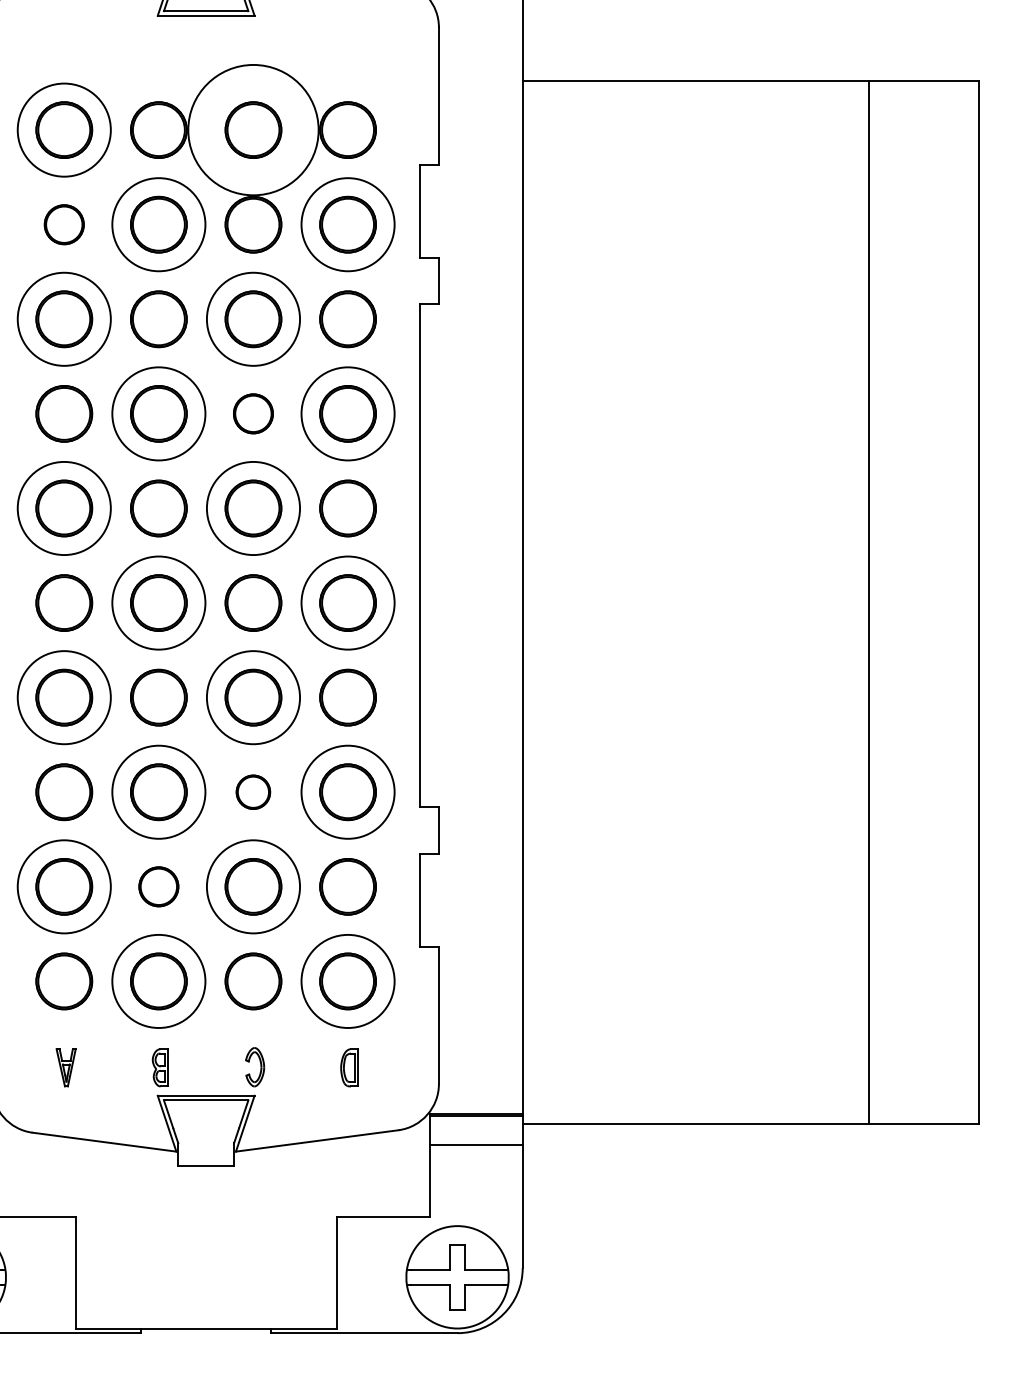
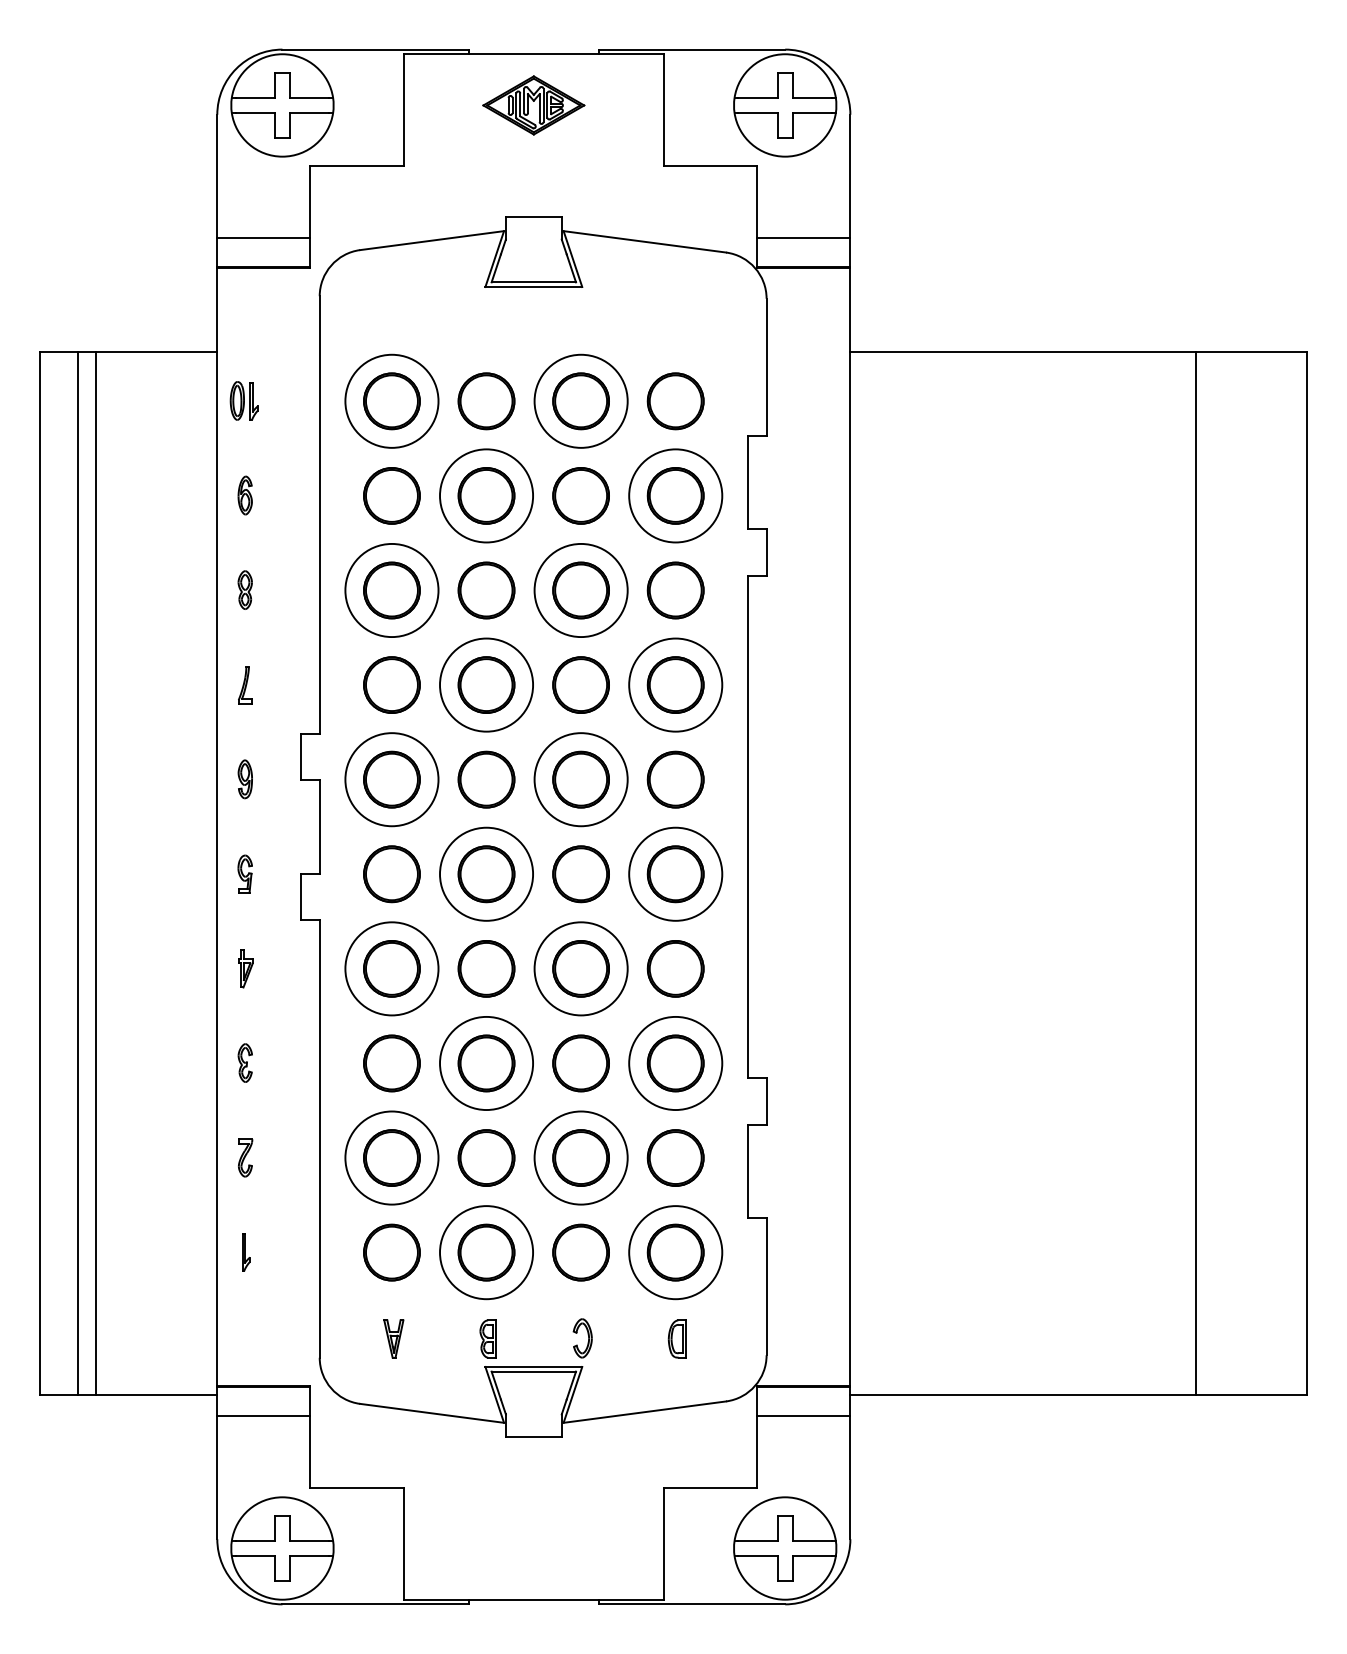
circle: (252, 129) -> (580, 400), size x0.71
part: (63, 224) -> (391, 495), size x1.43
part: (252, 413) -> (580, 684), size x1.43
part: (252, 792) -> (580, 1063), size x1.67
part: (158, 886) -> (486, 1157), size x1.43

